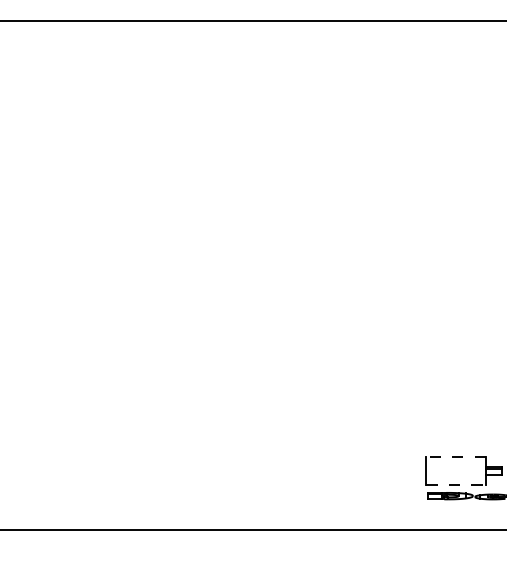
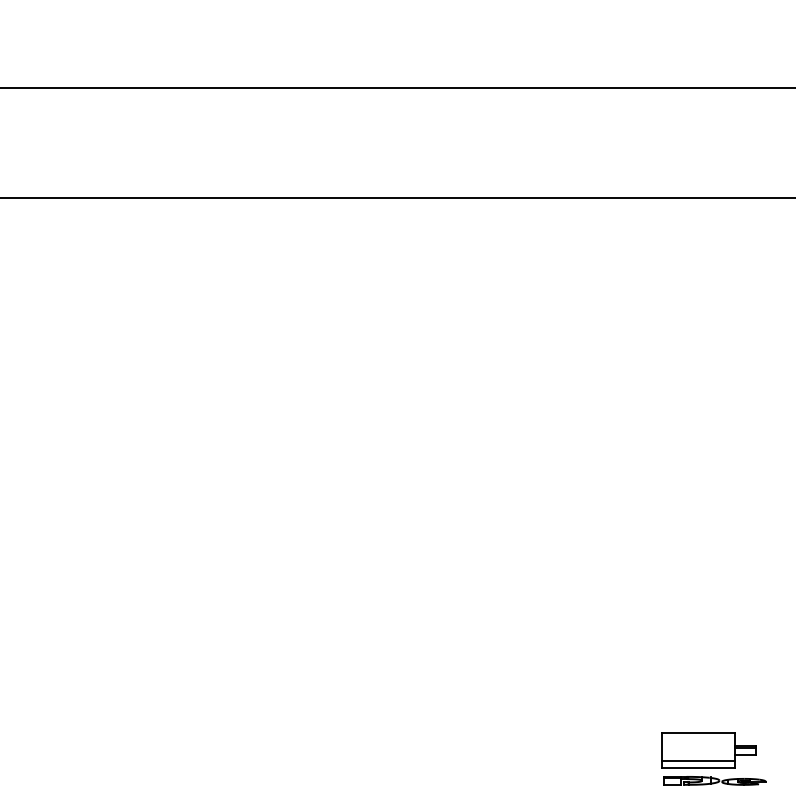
line: (455, 457) -> (698, 733), dashed -> solid
line: (455, 479) -> (698, 760), added
line: (456, 485) -> (699, 767), dashed -> solid

